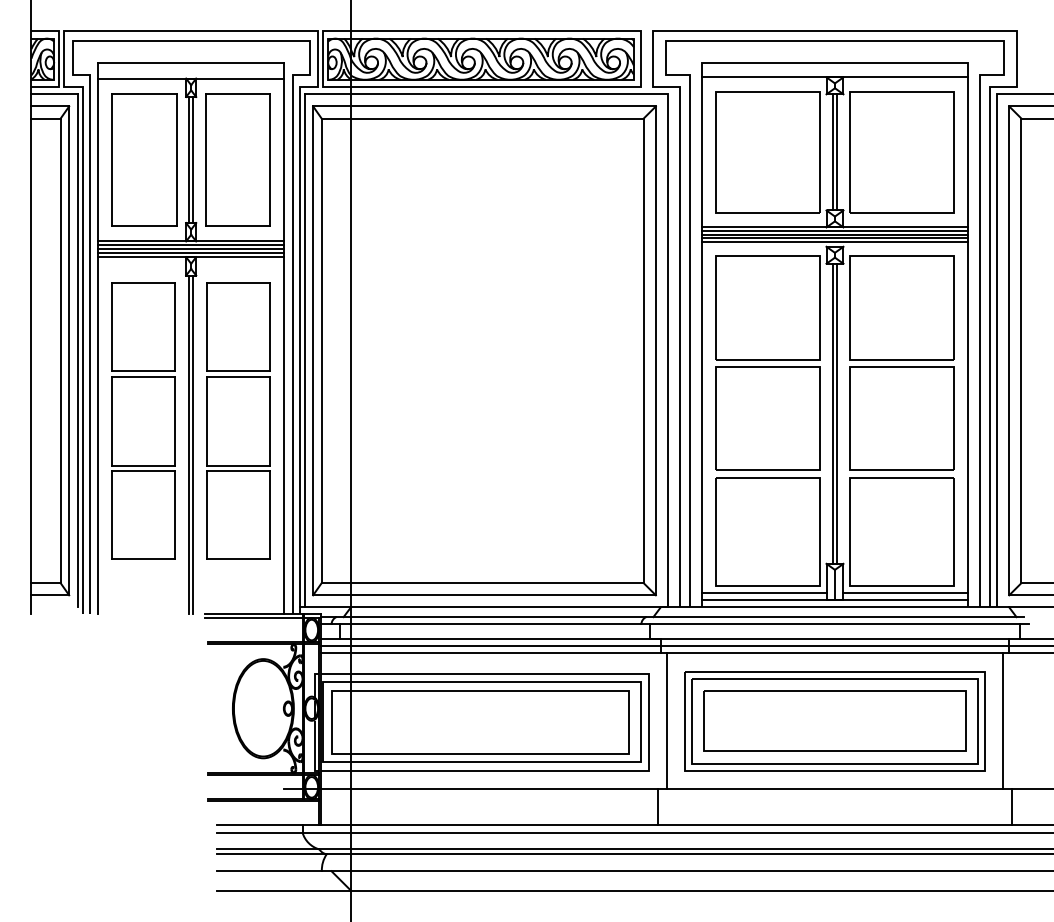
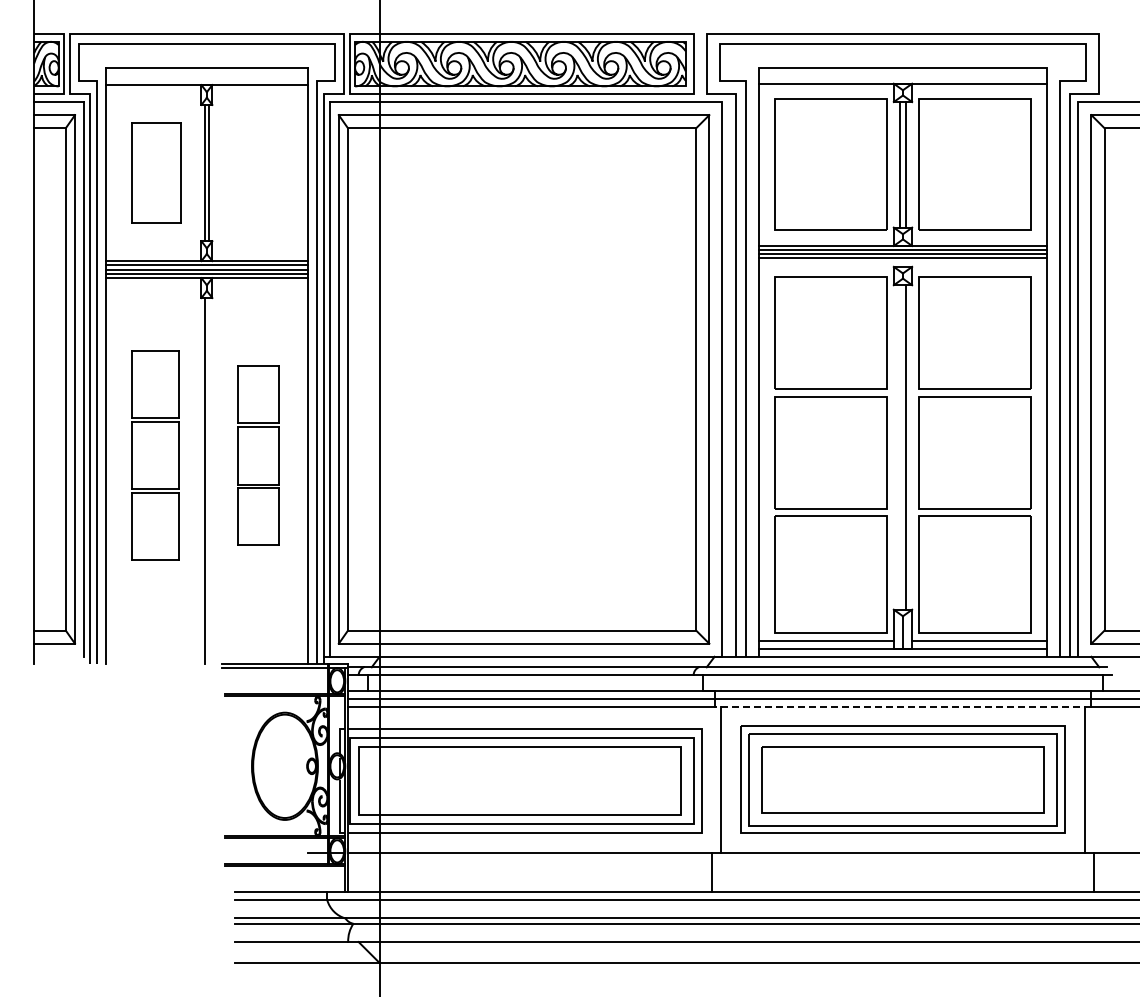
part: (143, 159) -> (155, 172), size x0.7
part: (237, 159) -> (257, 172), removed
line: (834, 241) -> (902, 261), removed
line: (832, 413) -> (900, 447), removed
part: (143, 421) -> (155, 455), size x0.7
part: (238, 421) -> (258, 455), size x0.6
line: (193, 445) -> (209, 481), removed
line: (834, 653) -> (902, 706), solid -> dashed

